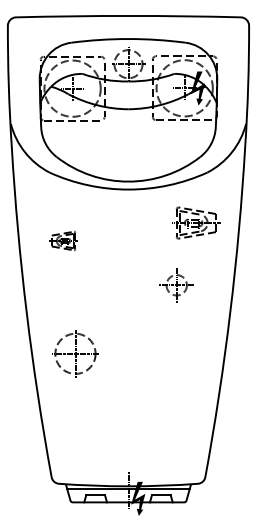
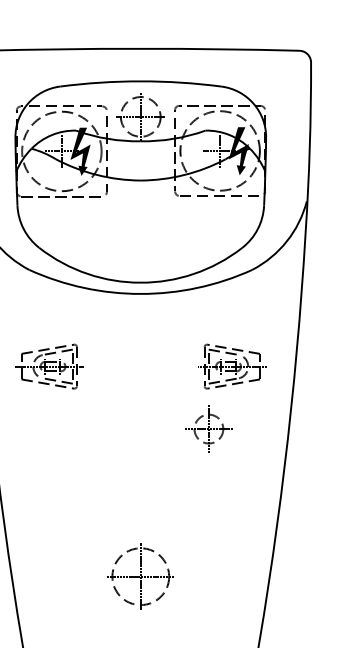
fill: (85, 88) -> (80, 151), added
part: (196, 222) -> (232, 365), moved
part: (63, 240) -> (49, 365), size x1.67
part: (75, 353) -> (140, 576), moved

